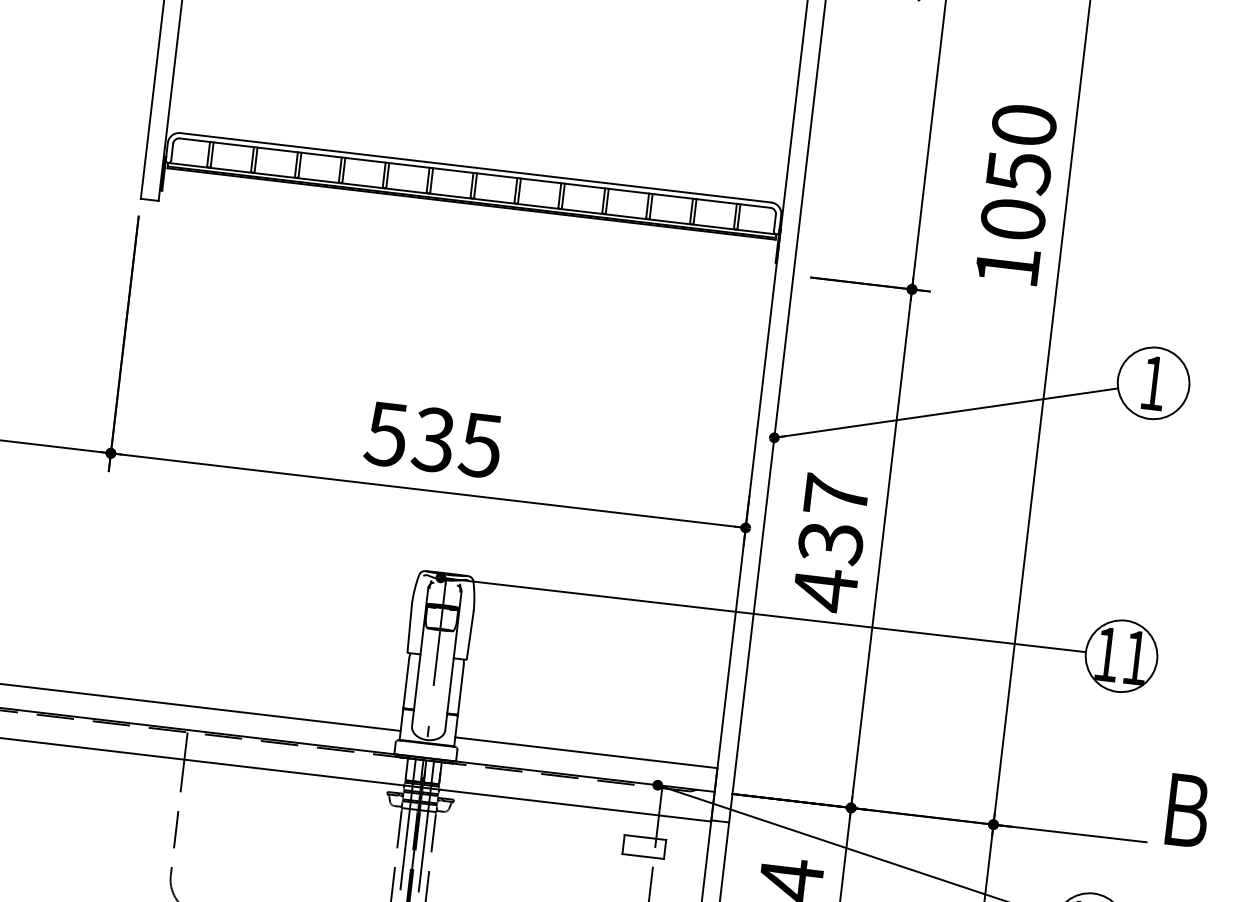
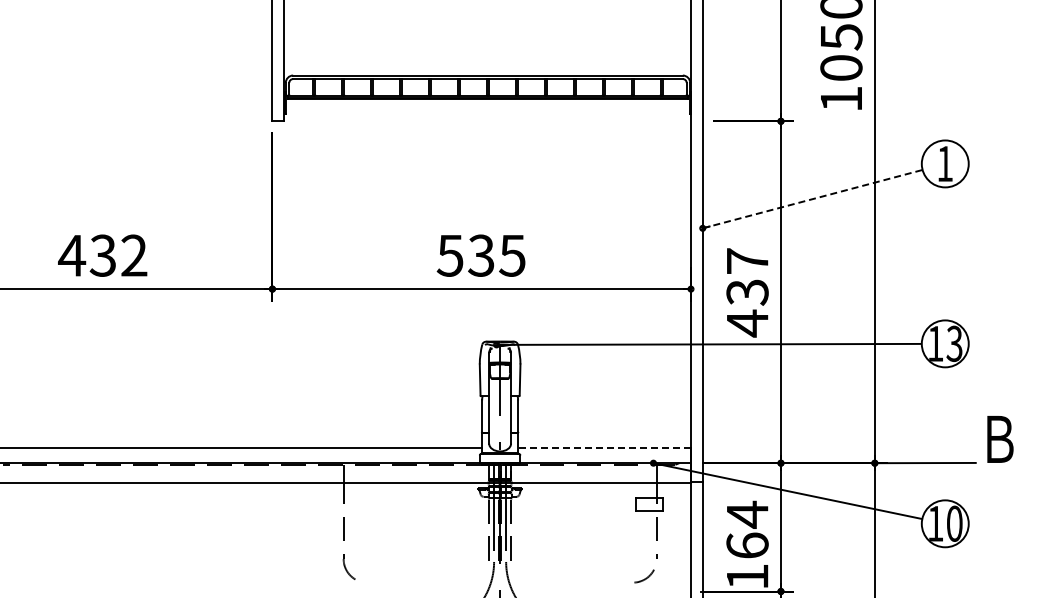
line: (945, 413) -> (812, 199), solid -> dashed
text: (1135, 657) -> (954, 343), 11 -> 13
line: (586, 752) -> (604, 447), solid -> dashed

